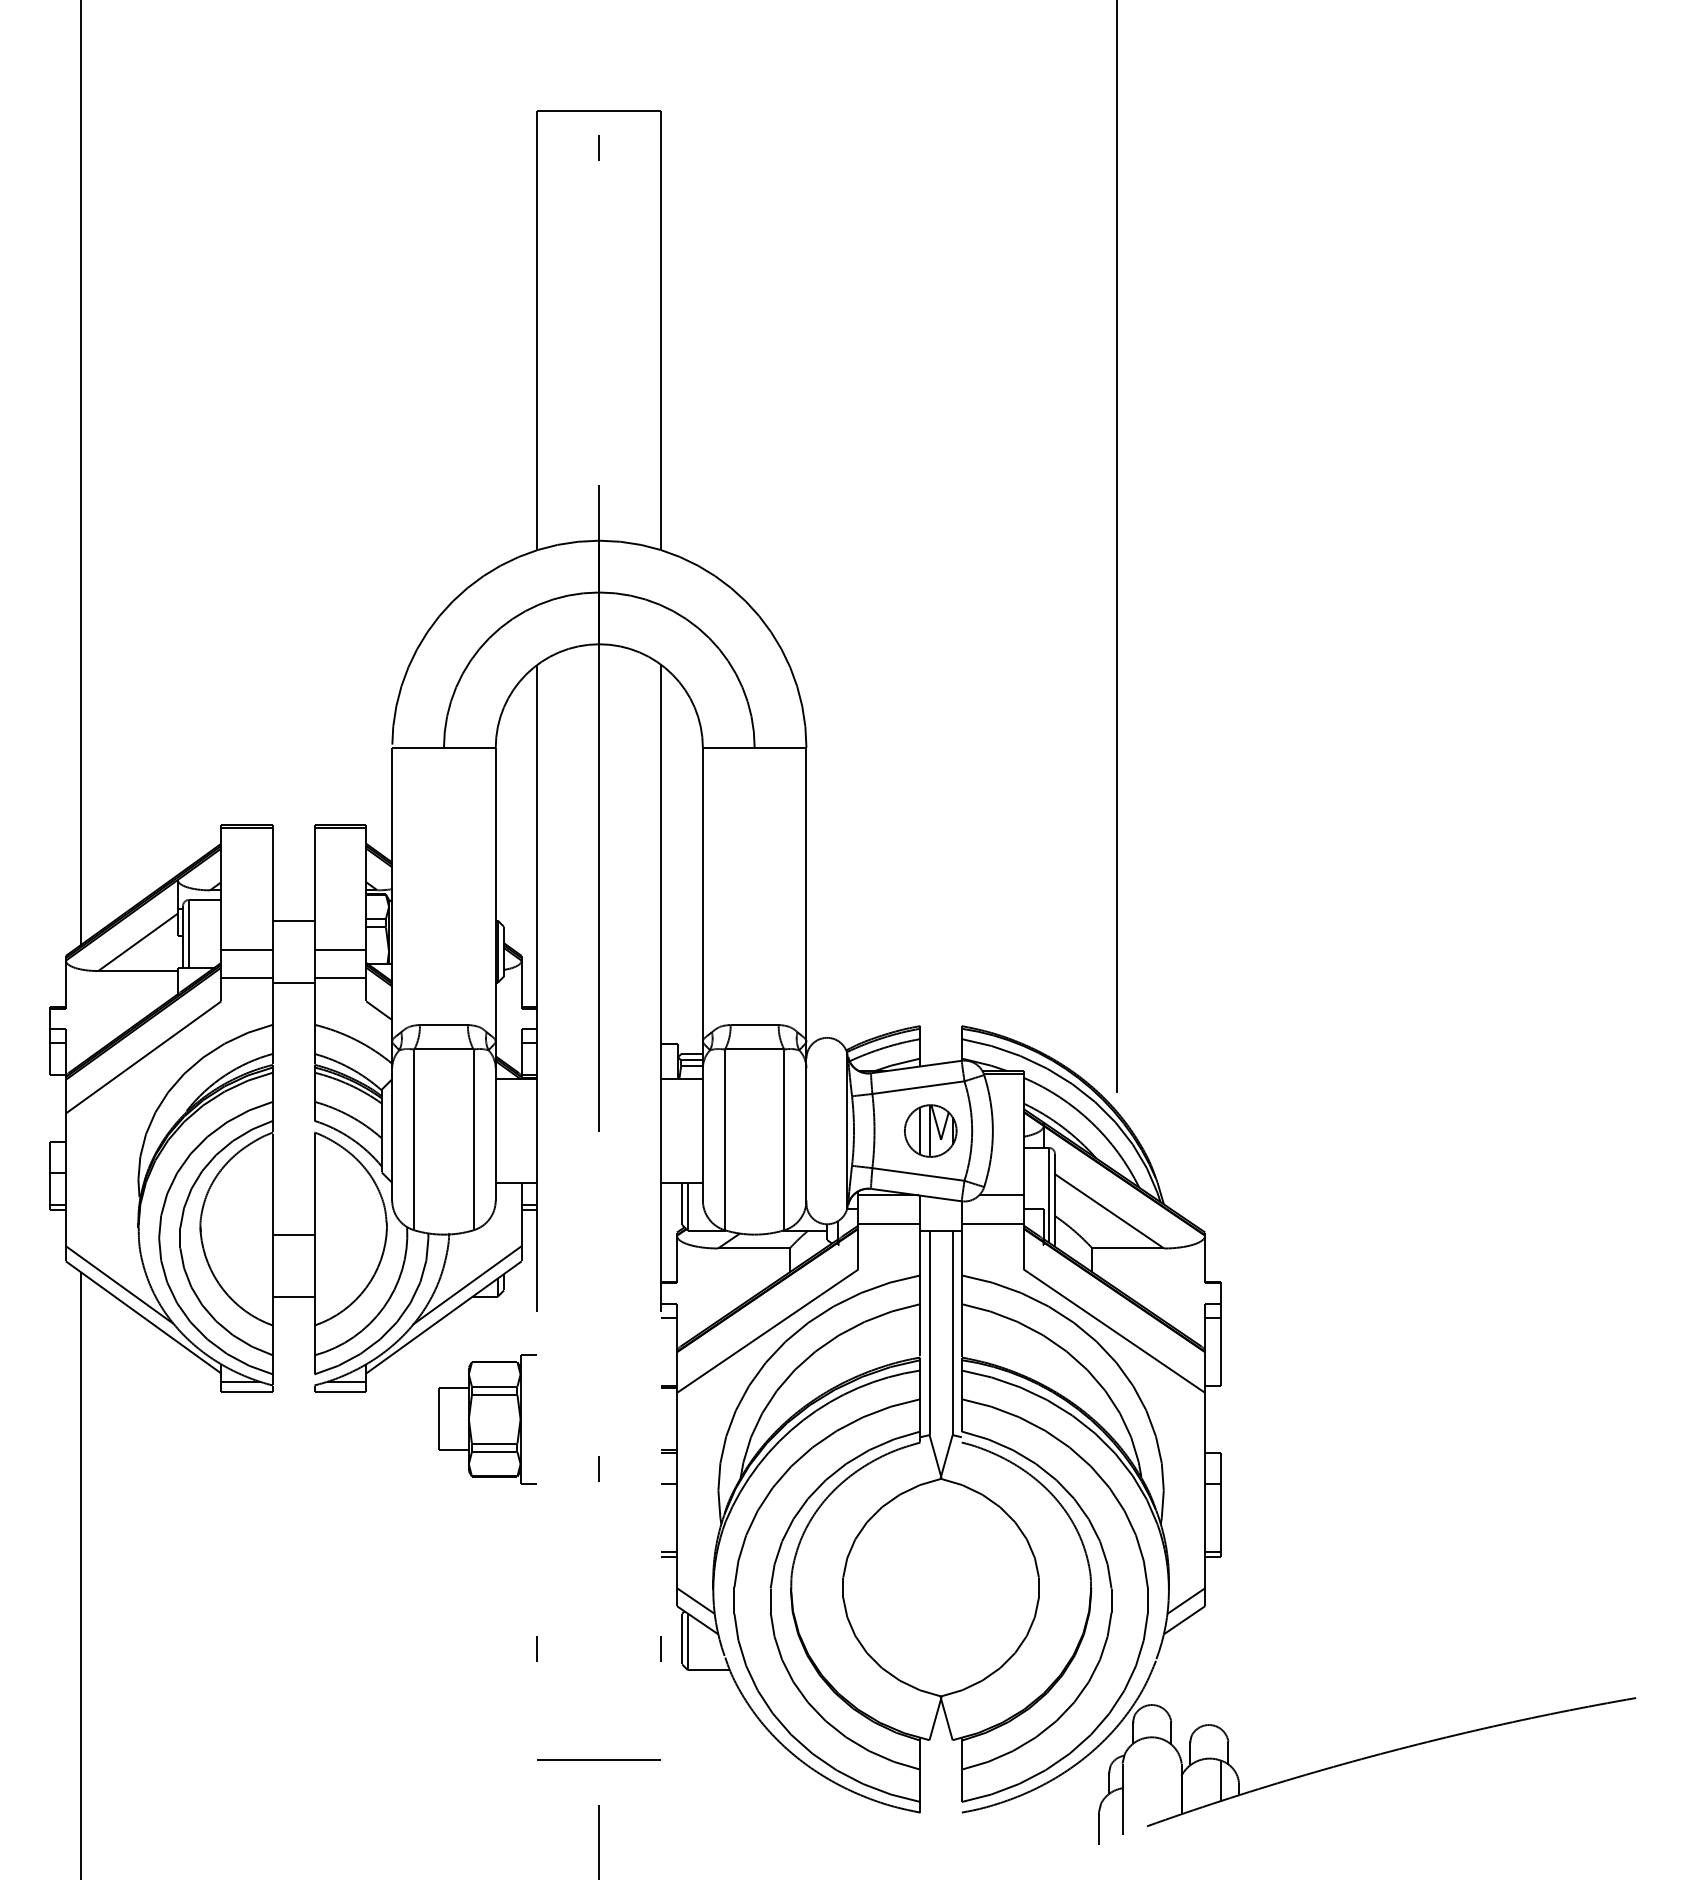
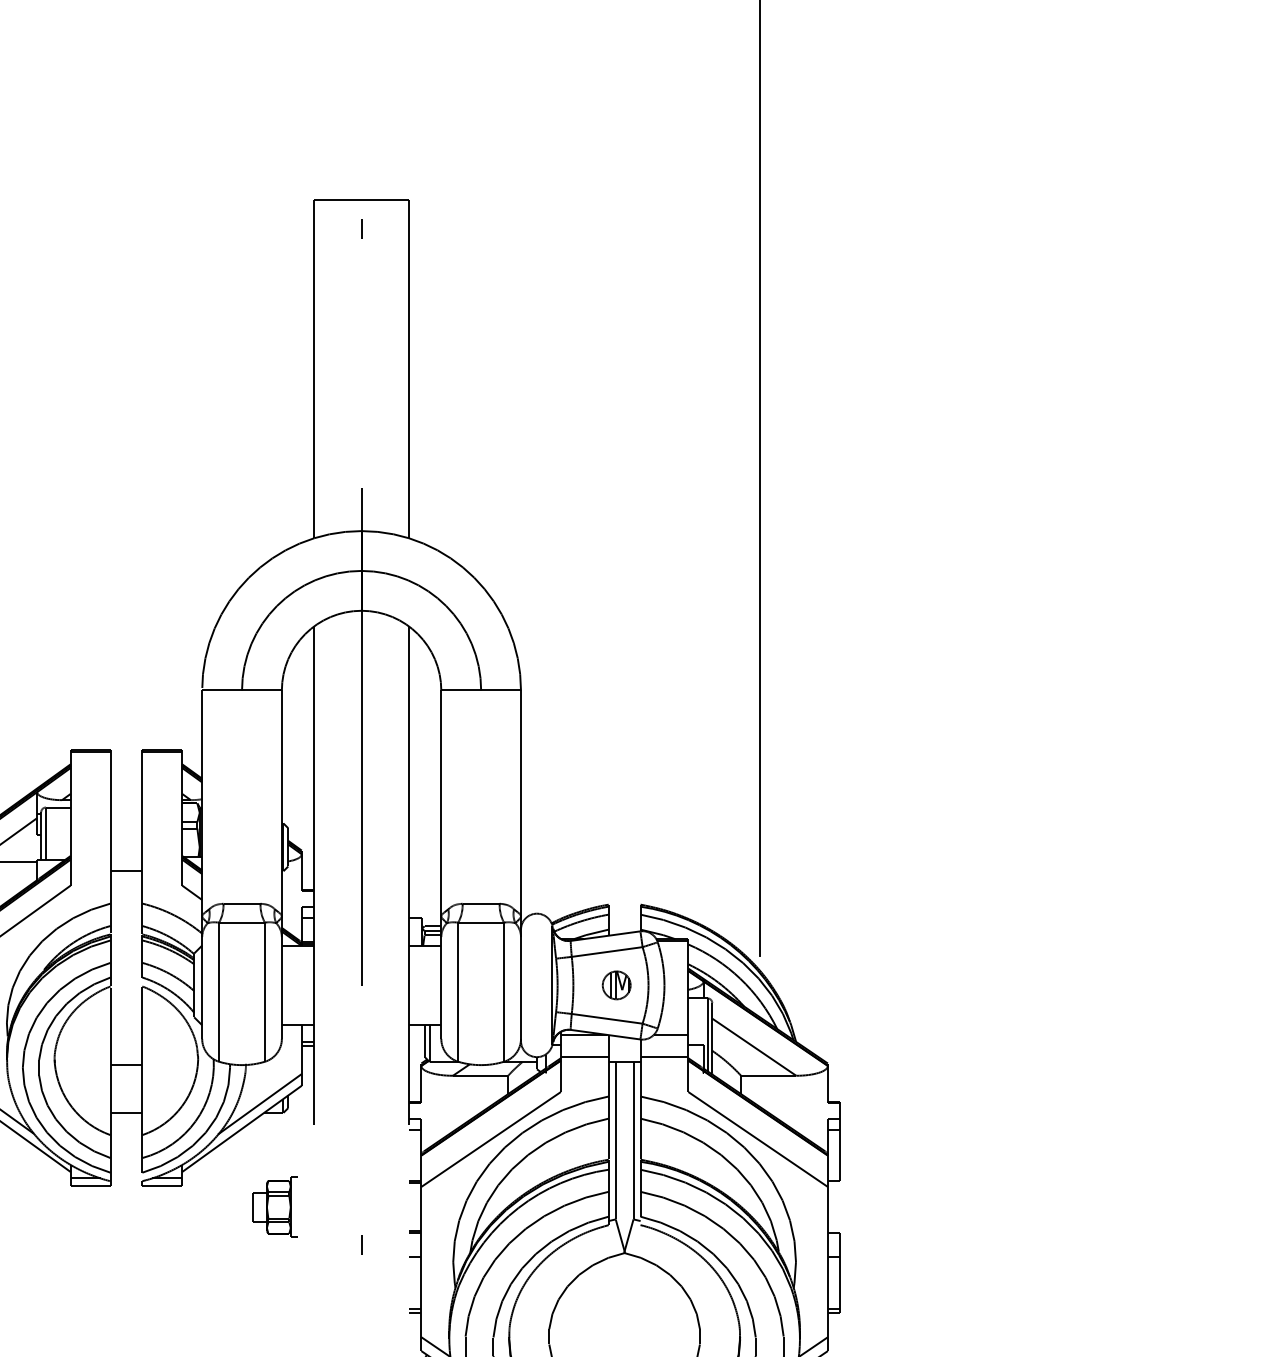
line: (293, 920) -> (126, 823), removed
line: (247, 949) -> (90, 845), removed
line: (340, 949) -> (162, 845), removed
line: (247, 978) -> (90, 868), removed
line: (340, 978) -> (162, 868), removed
part: (930, 1130) -> (616, 984), size x0.7
part: (487, 1419) -> (275, 1207), size x0.6

